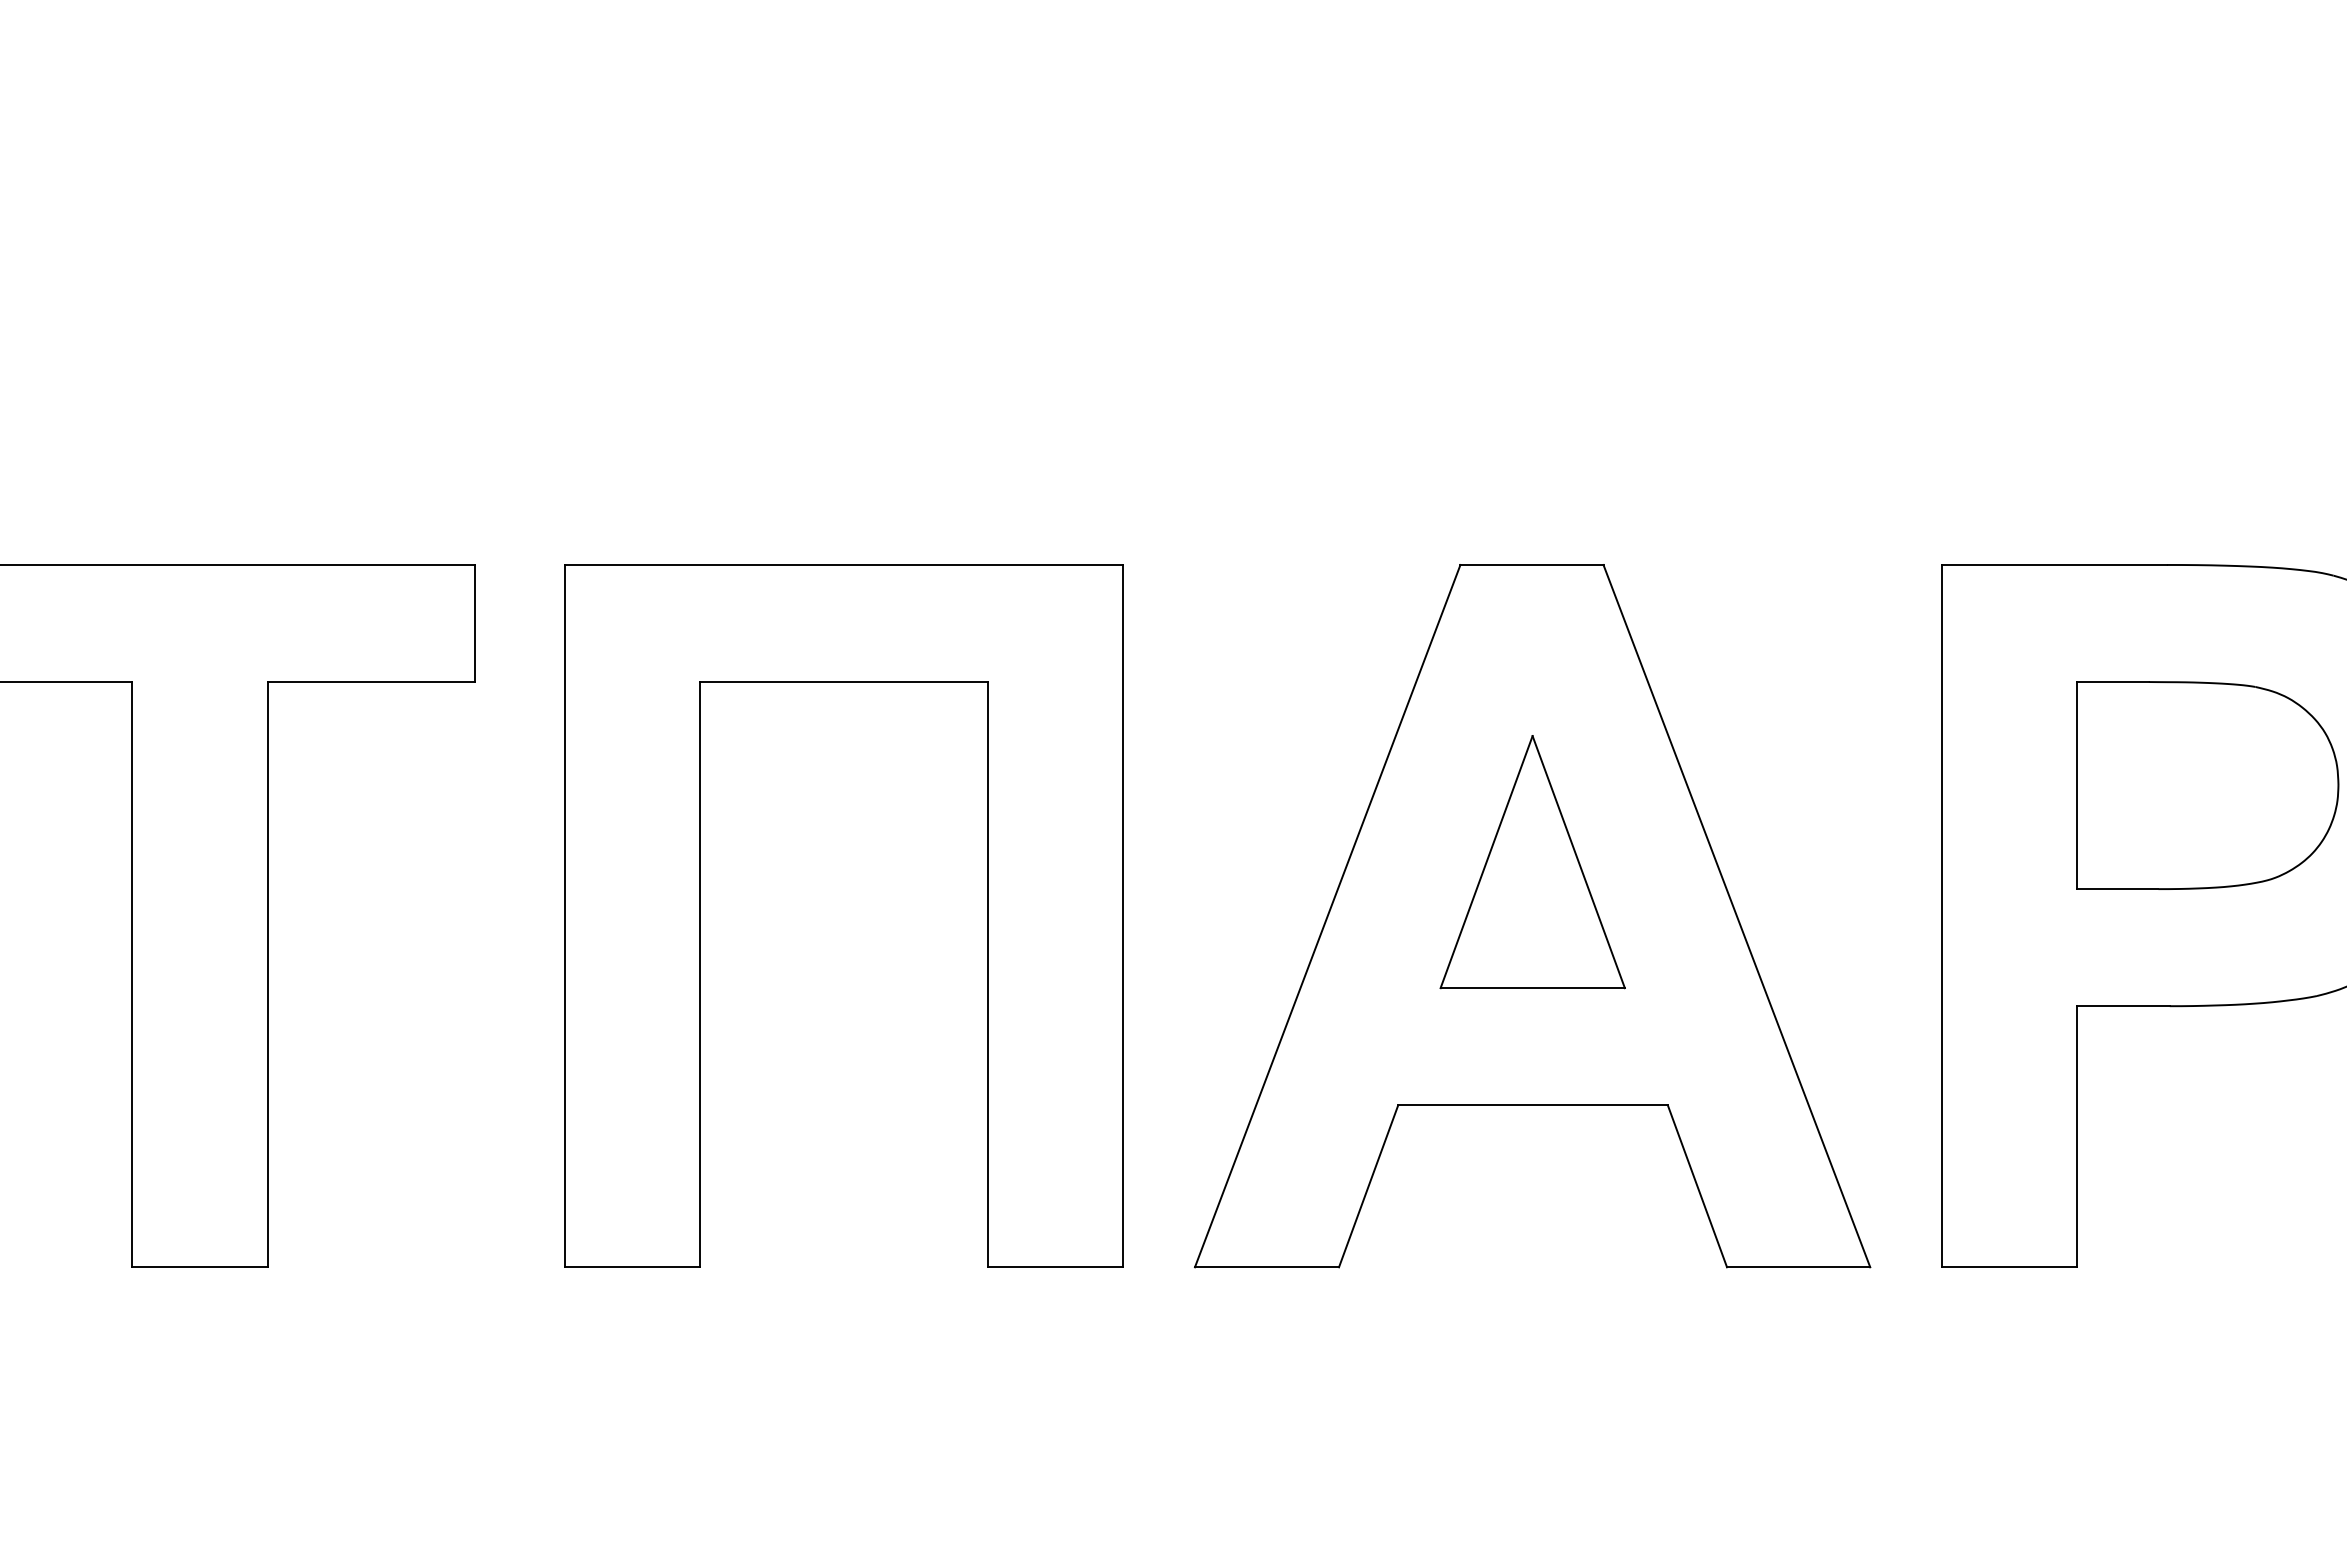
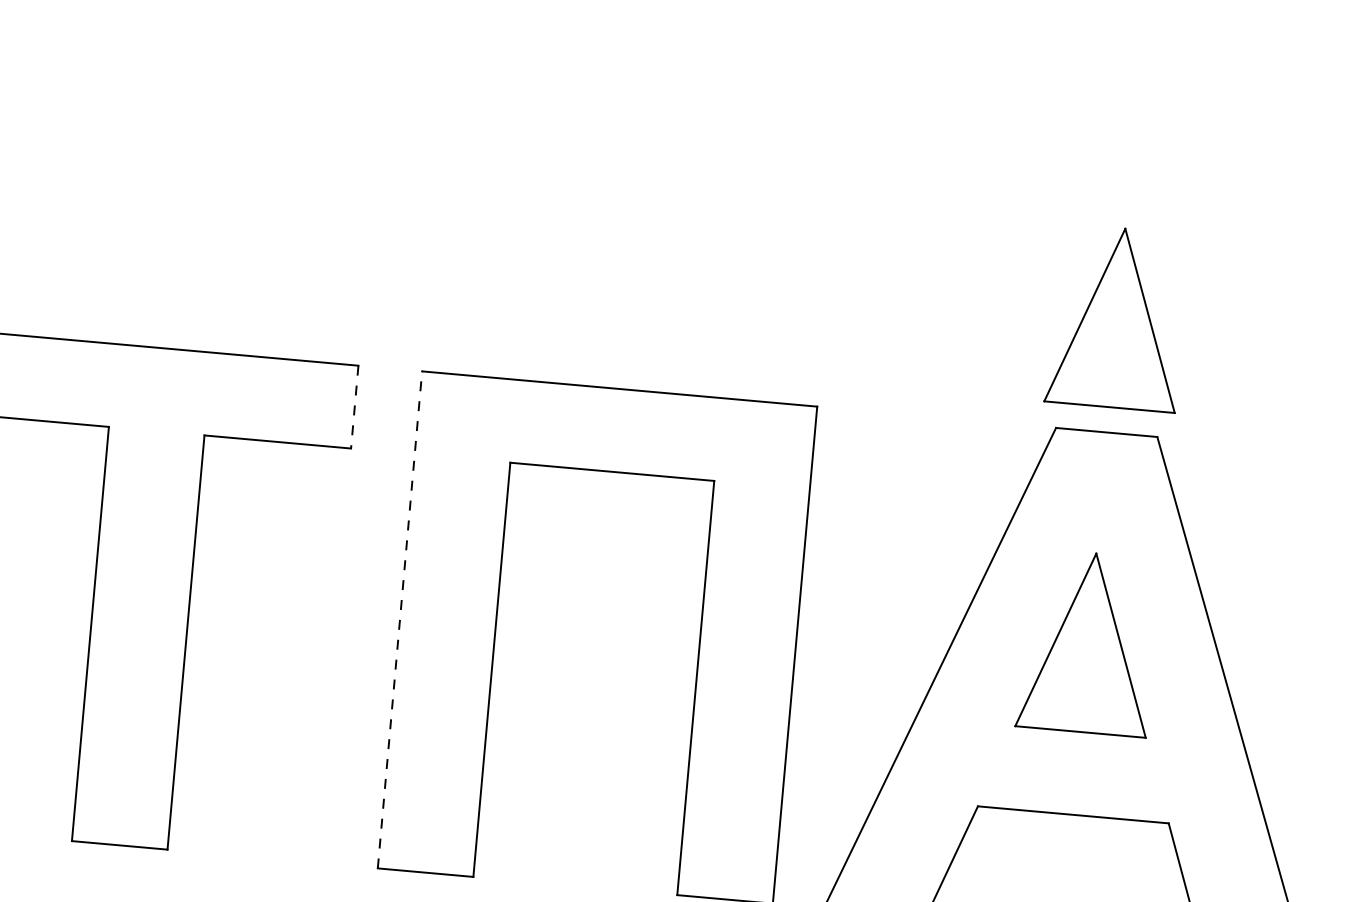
part: (1532, 403) -> (1117, 318), added
line: (474, 623) -> (354, 407), solid -> dashed
line: (564, 915) -> (399, 619), solid -> dashed

